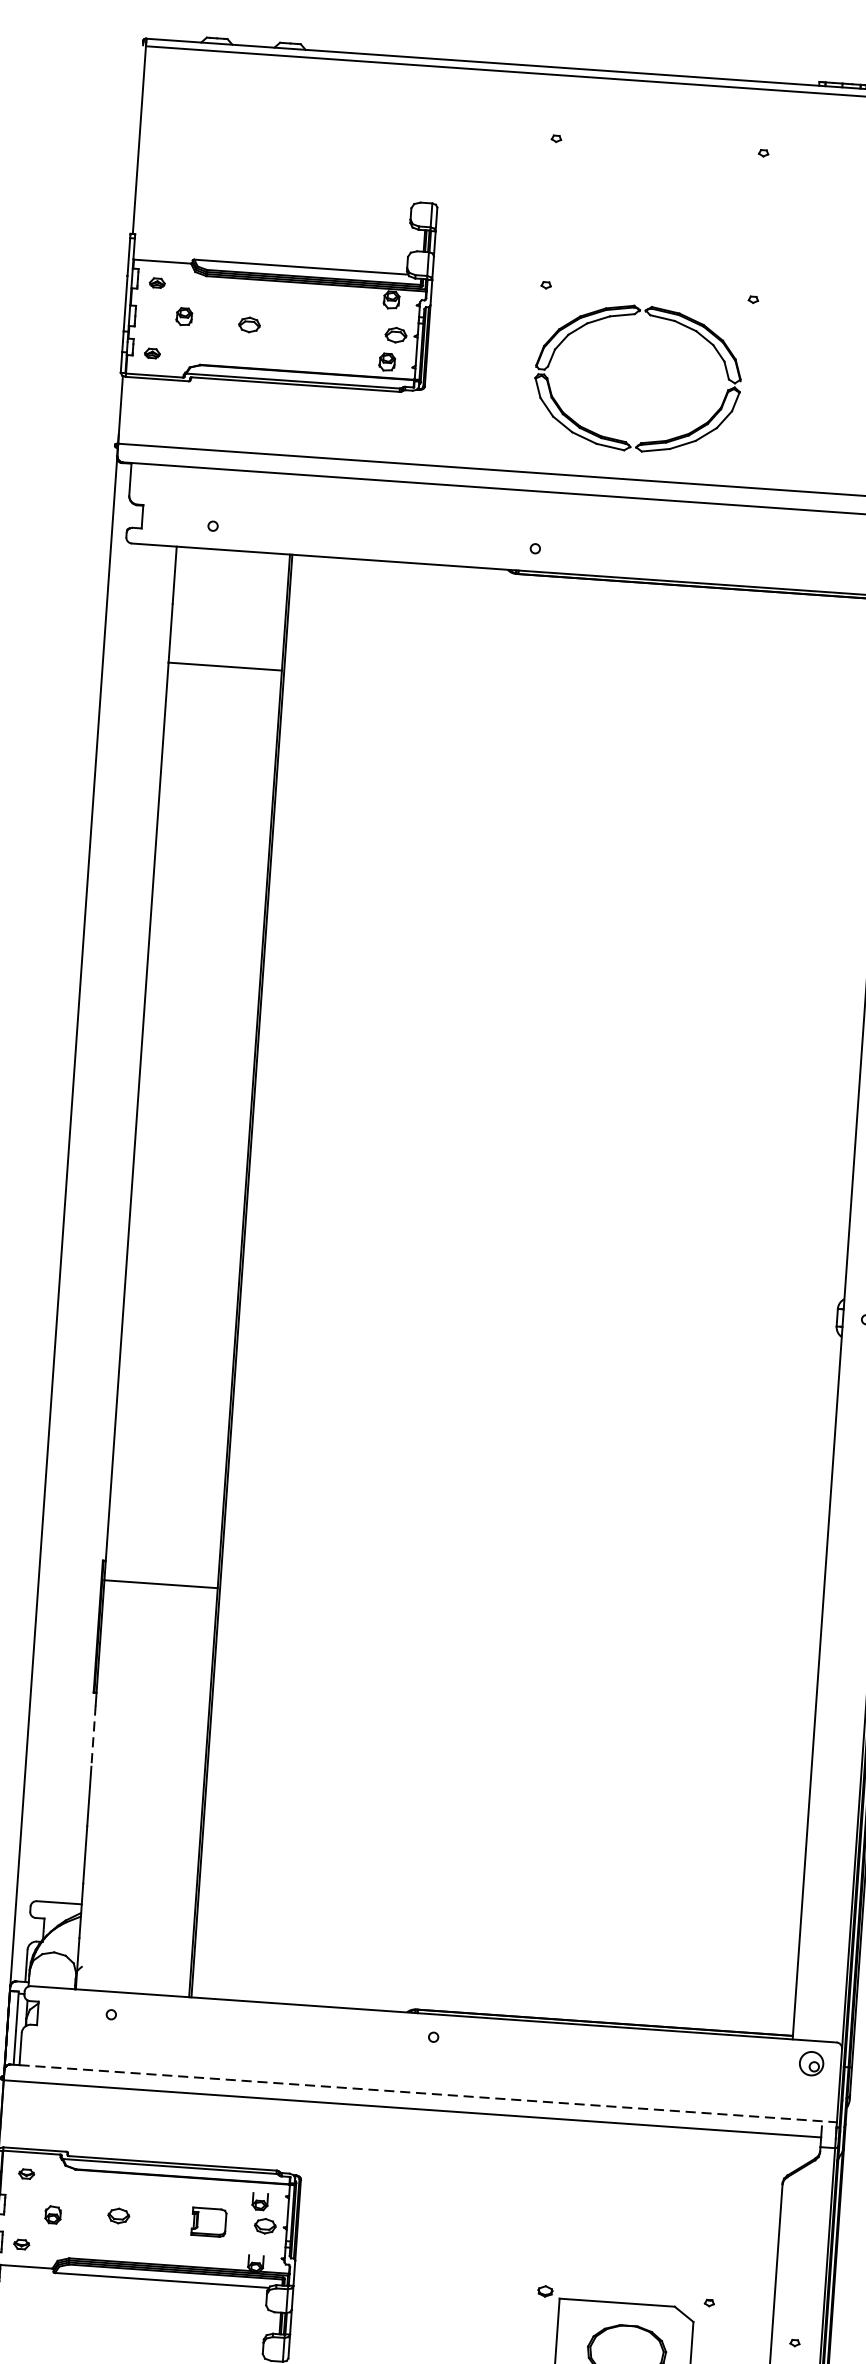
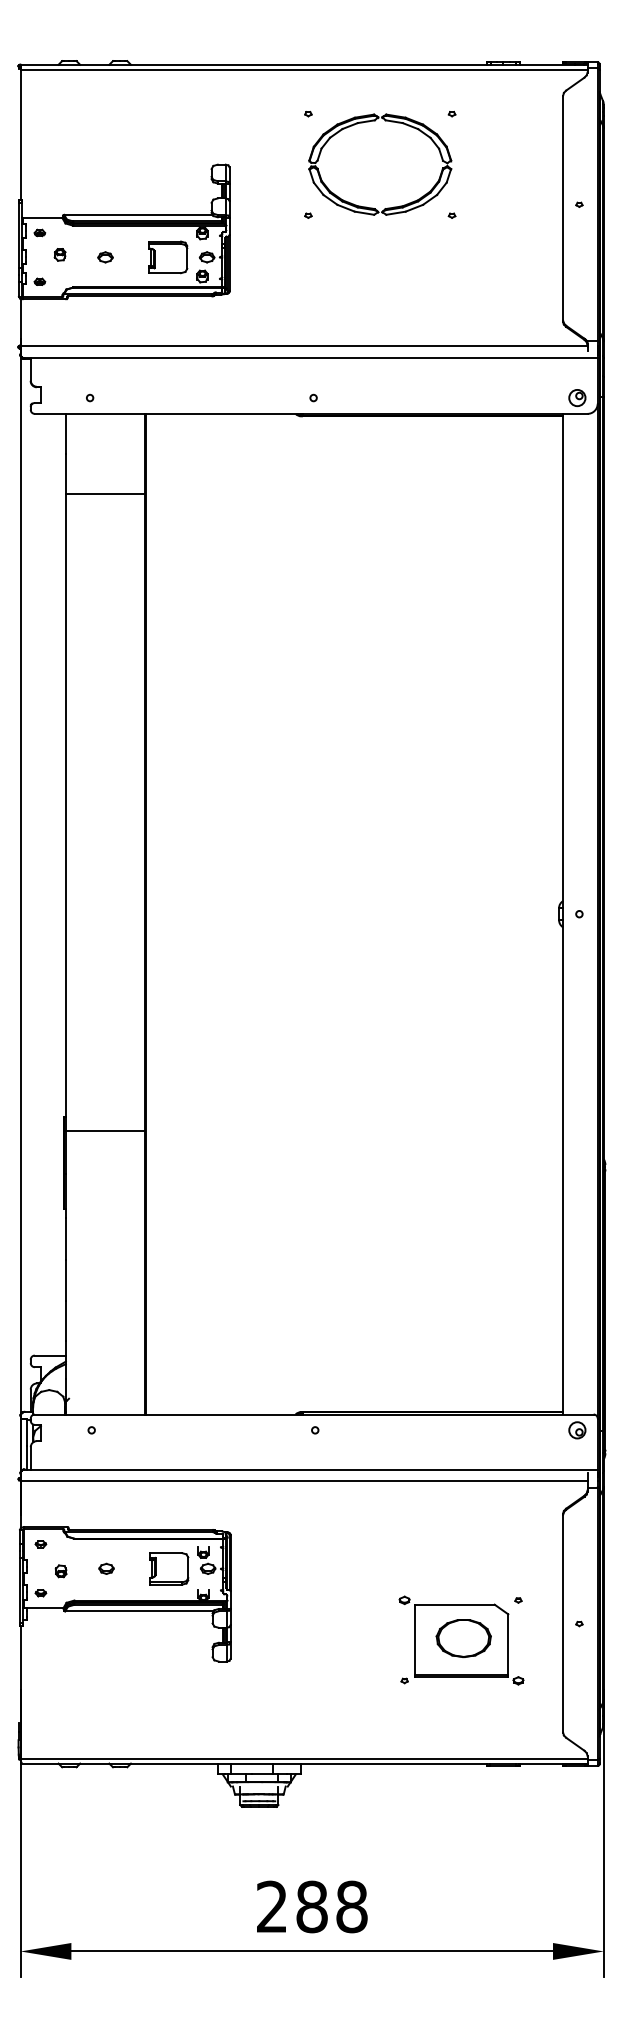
part: (635, 315) -> (375, 121), moved
part: (340, 331) -> (168, 257), added
line: (92, 1736) -> (65, 1239), dashed -> solid
line: (428, 2093) -> (314, 1469), dashed -> solid
part: (209, 2221) -> (169, 1568), size x1.67

